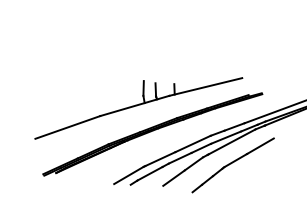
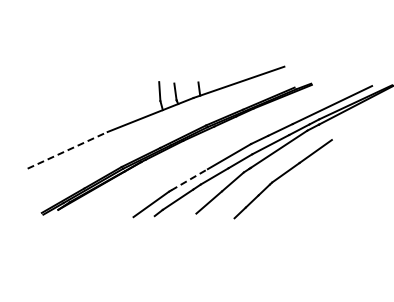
line: (68, 127) -> (68, 150), solid -> dashed
line: (160, 158) -> (189, 179), solid -> dashed

